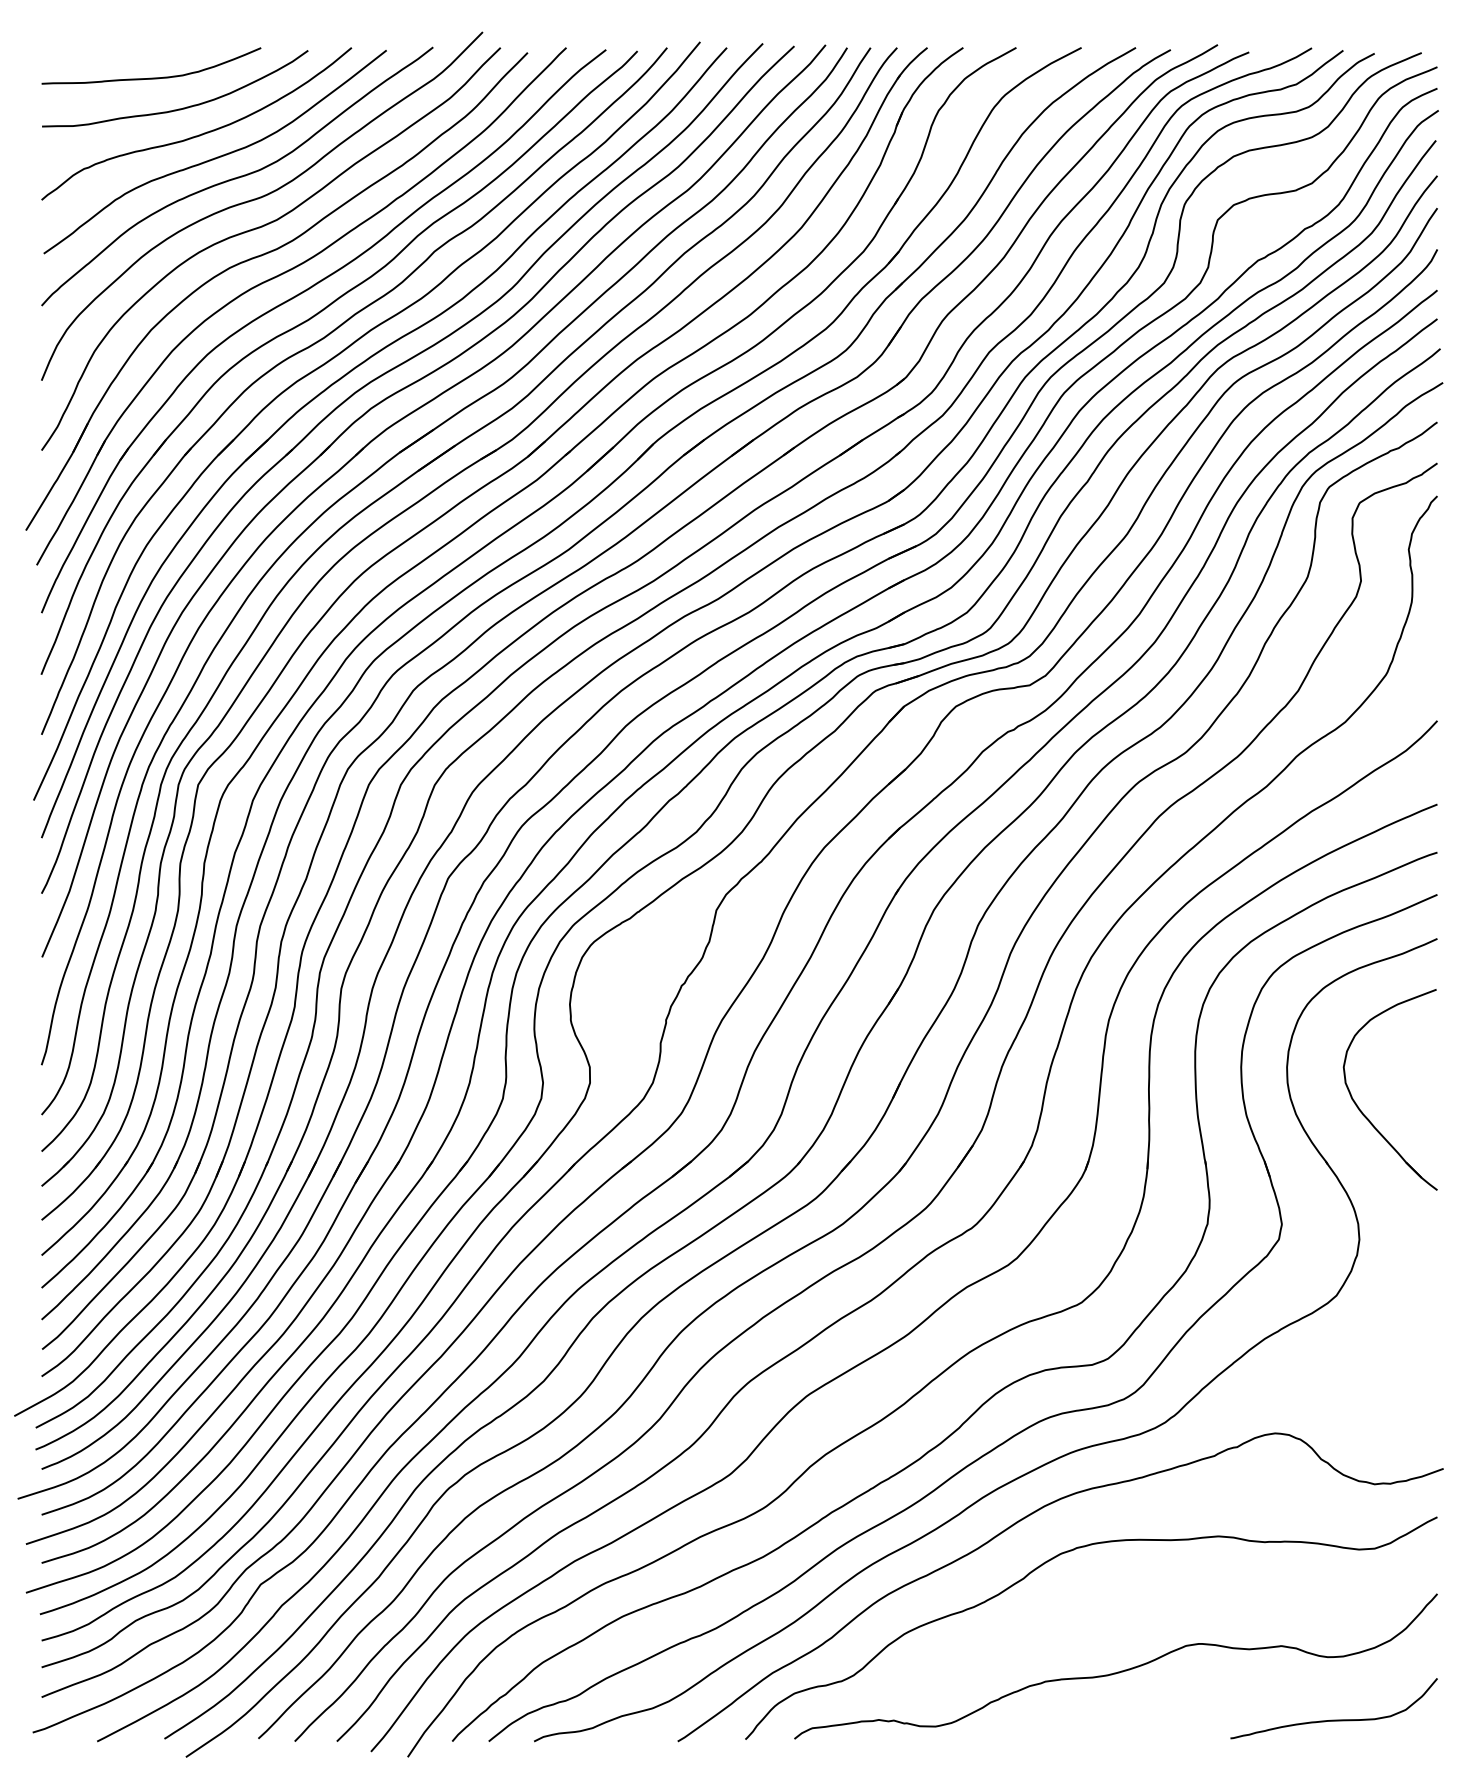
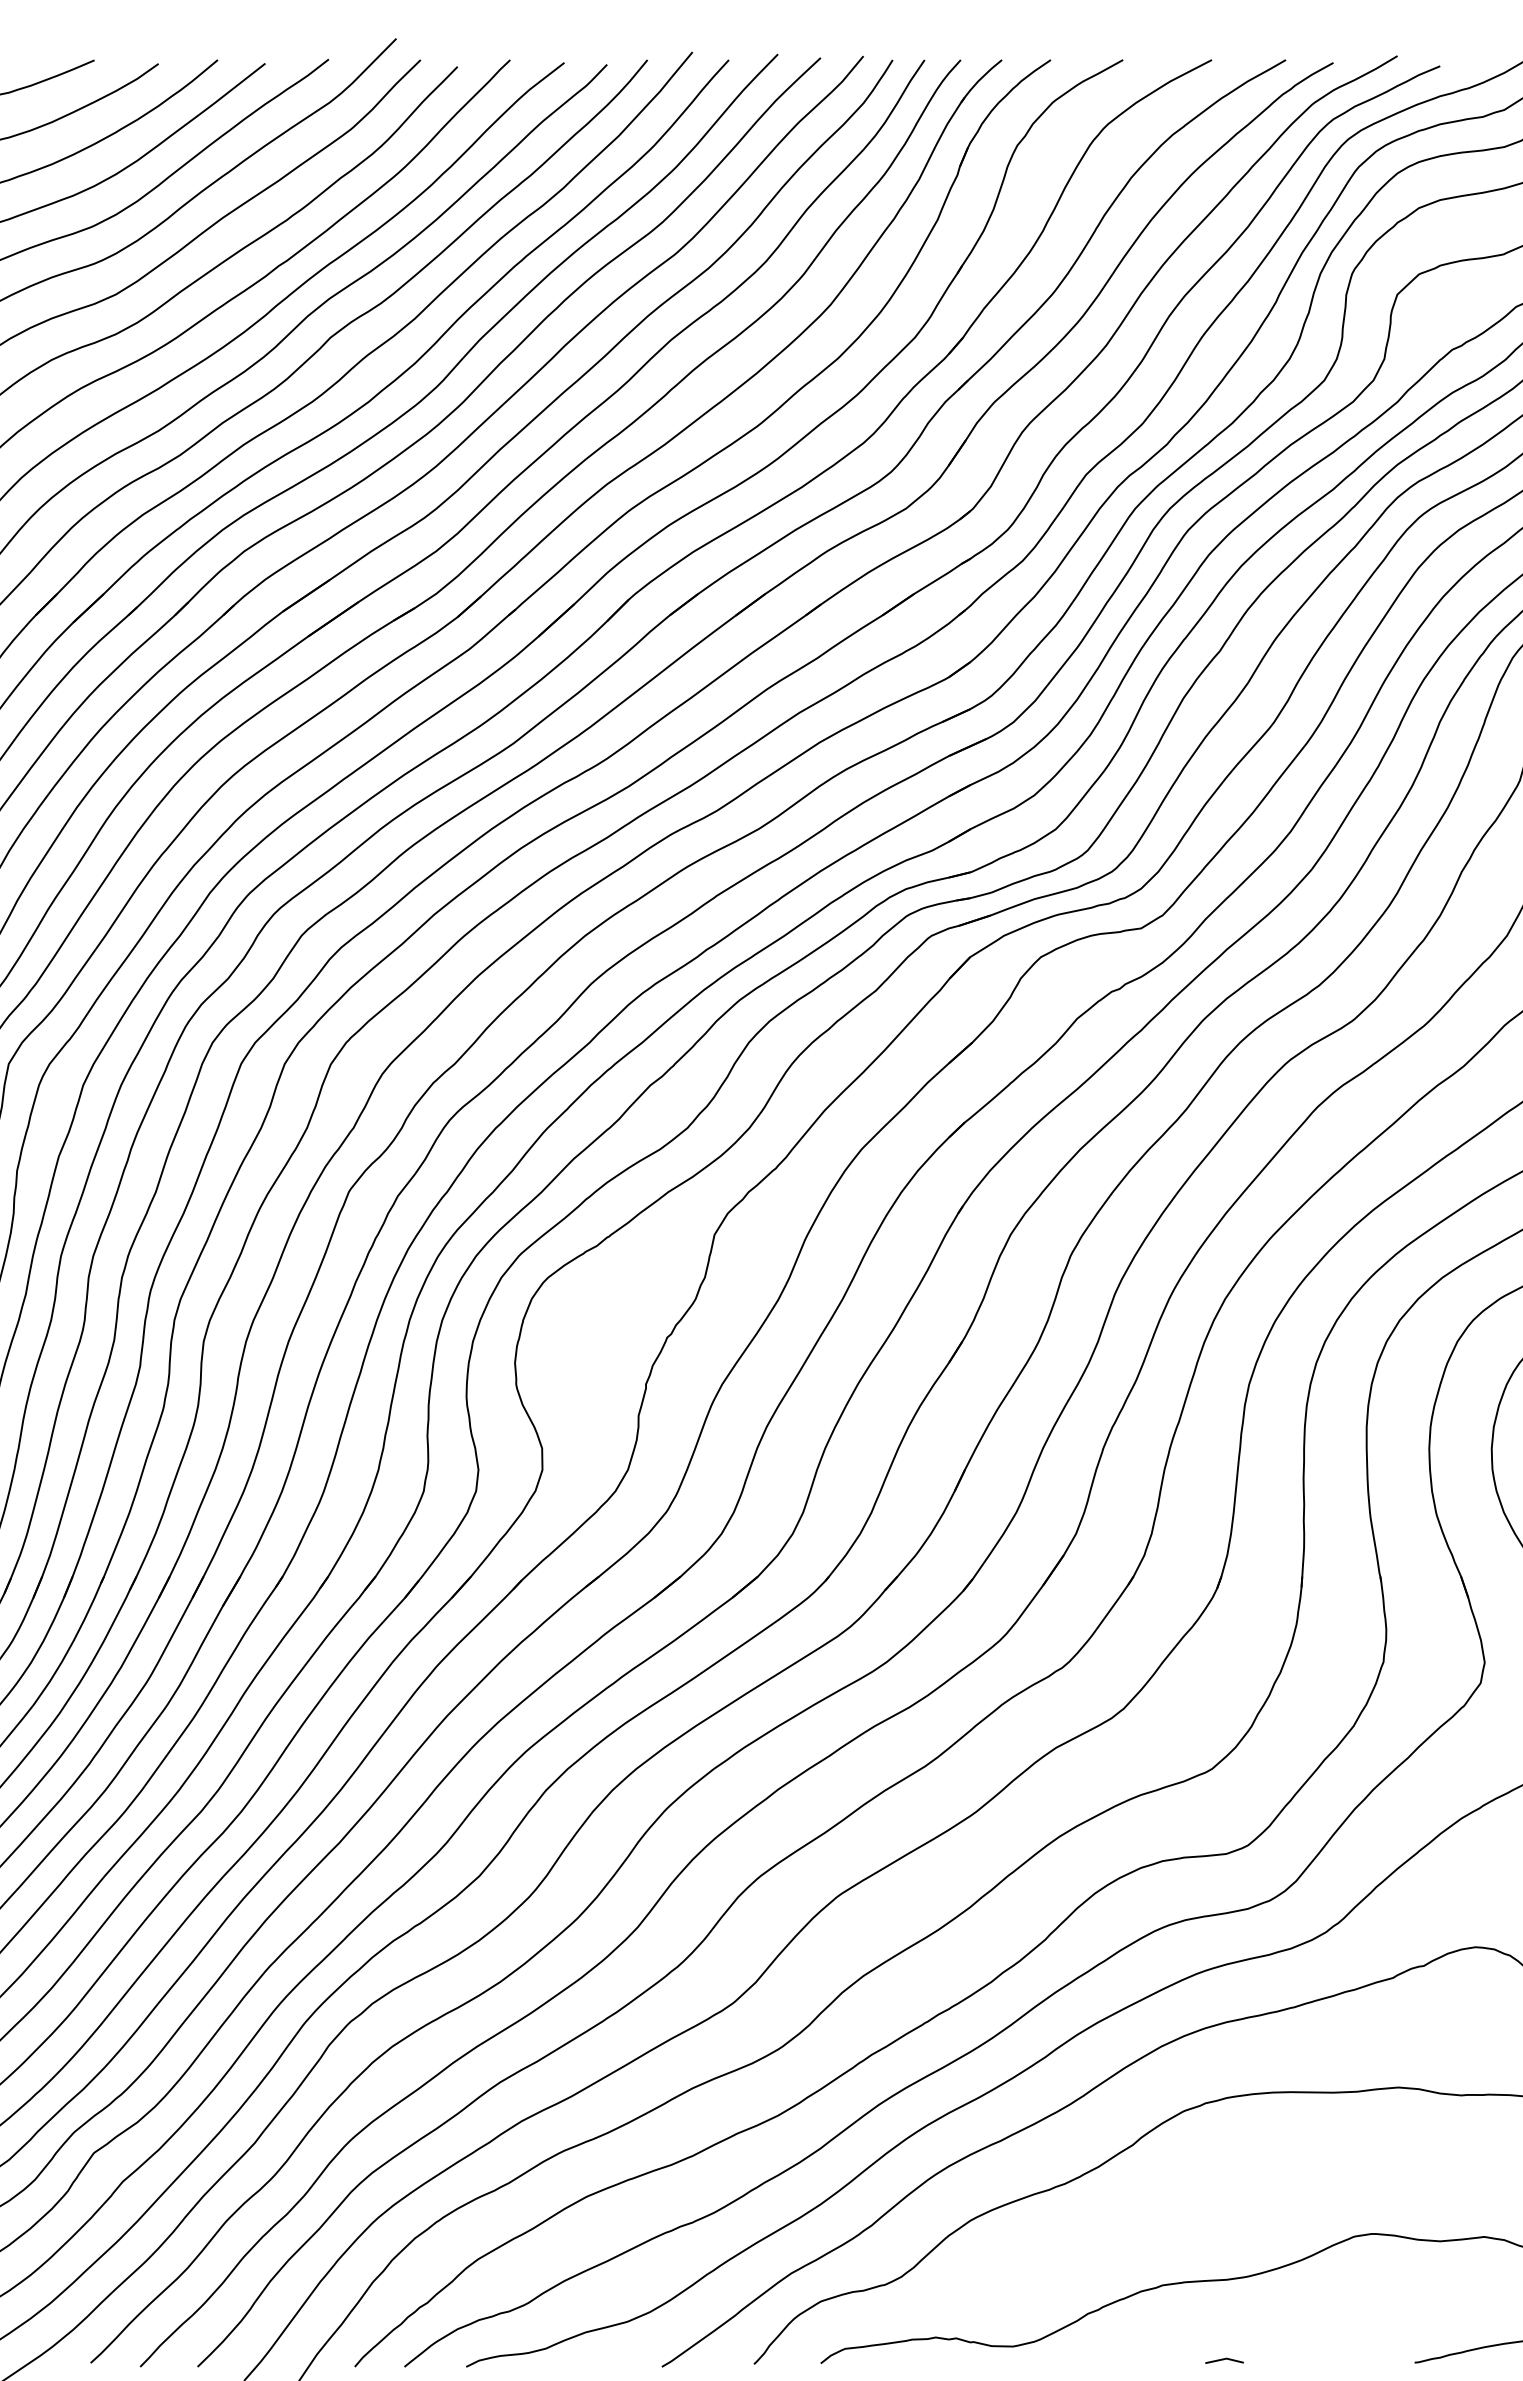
line: (1090, 1736) -> (1224, 2360), added

